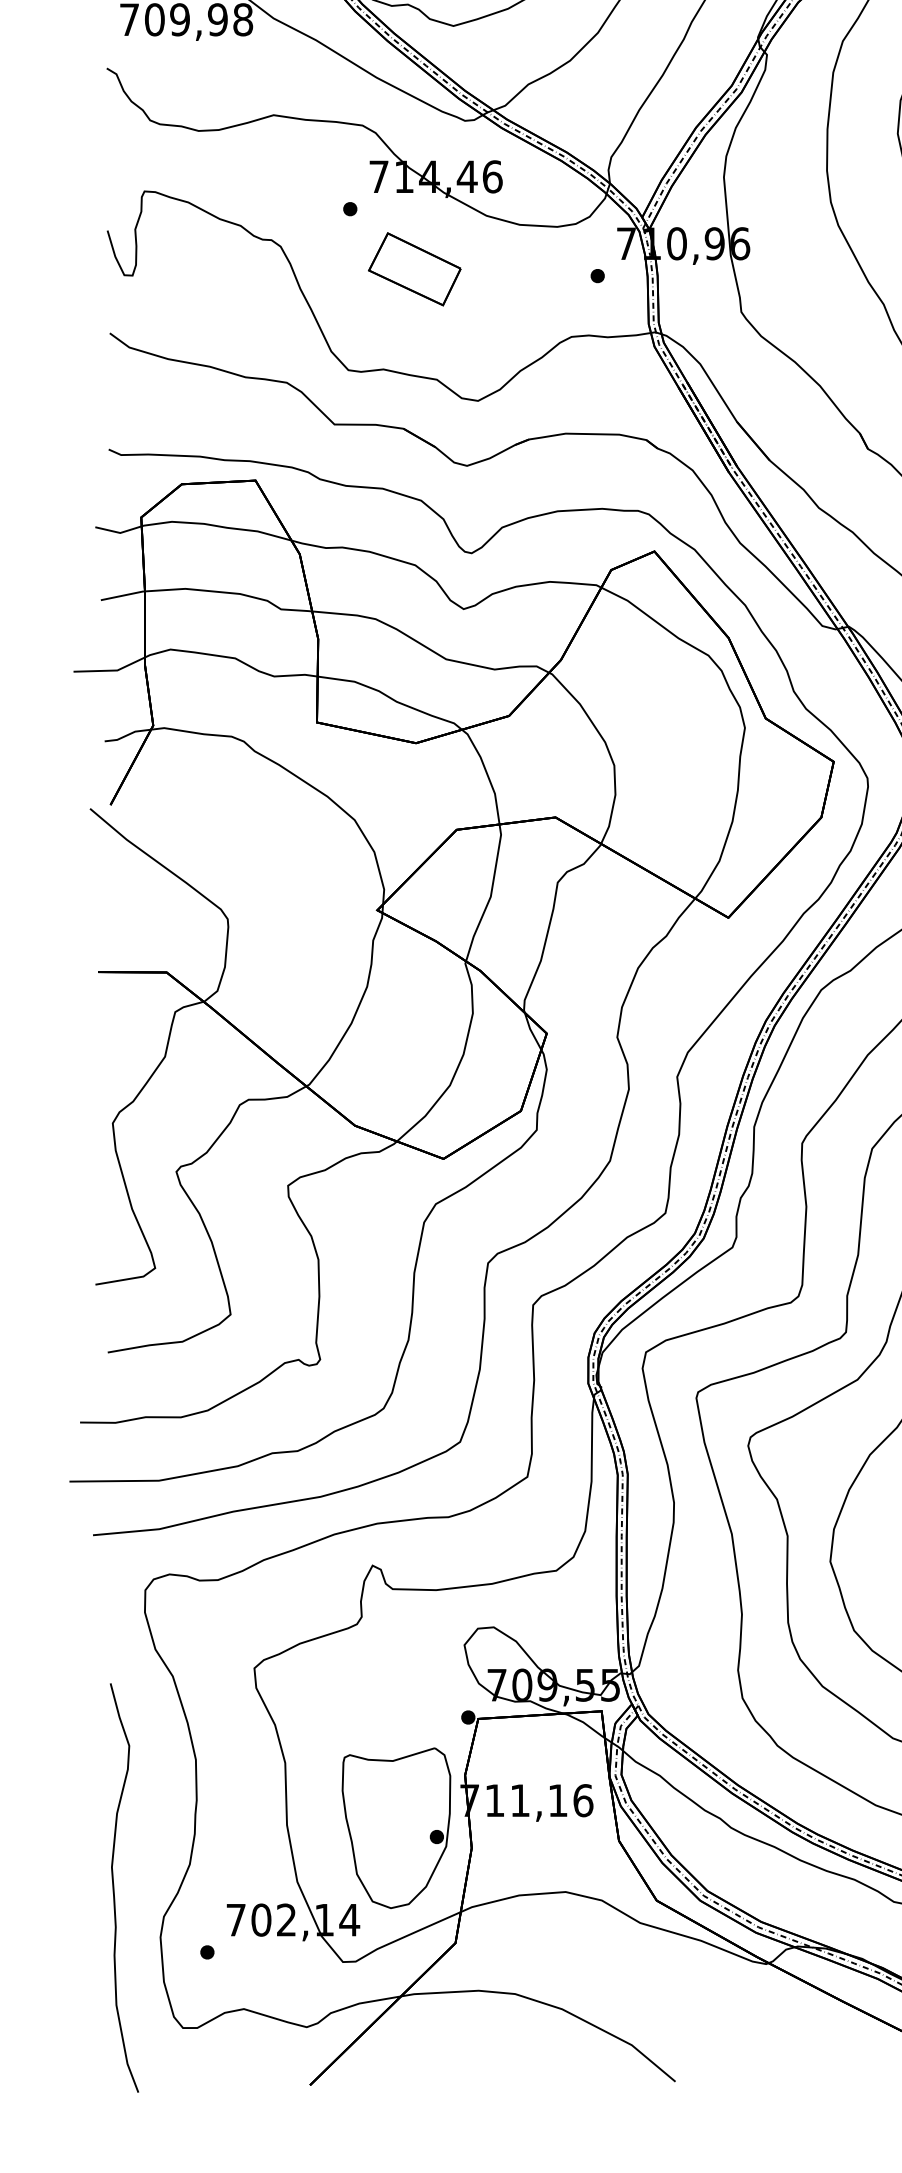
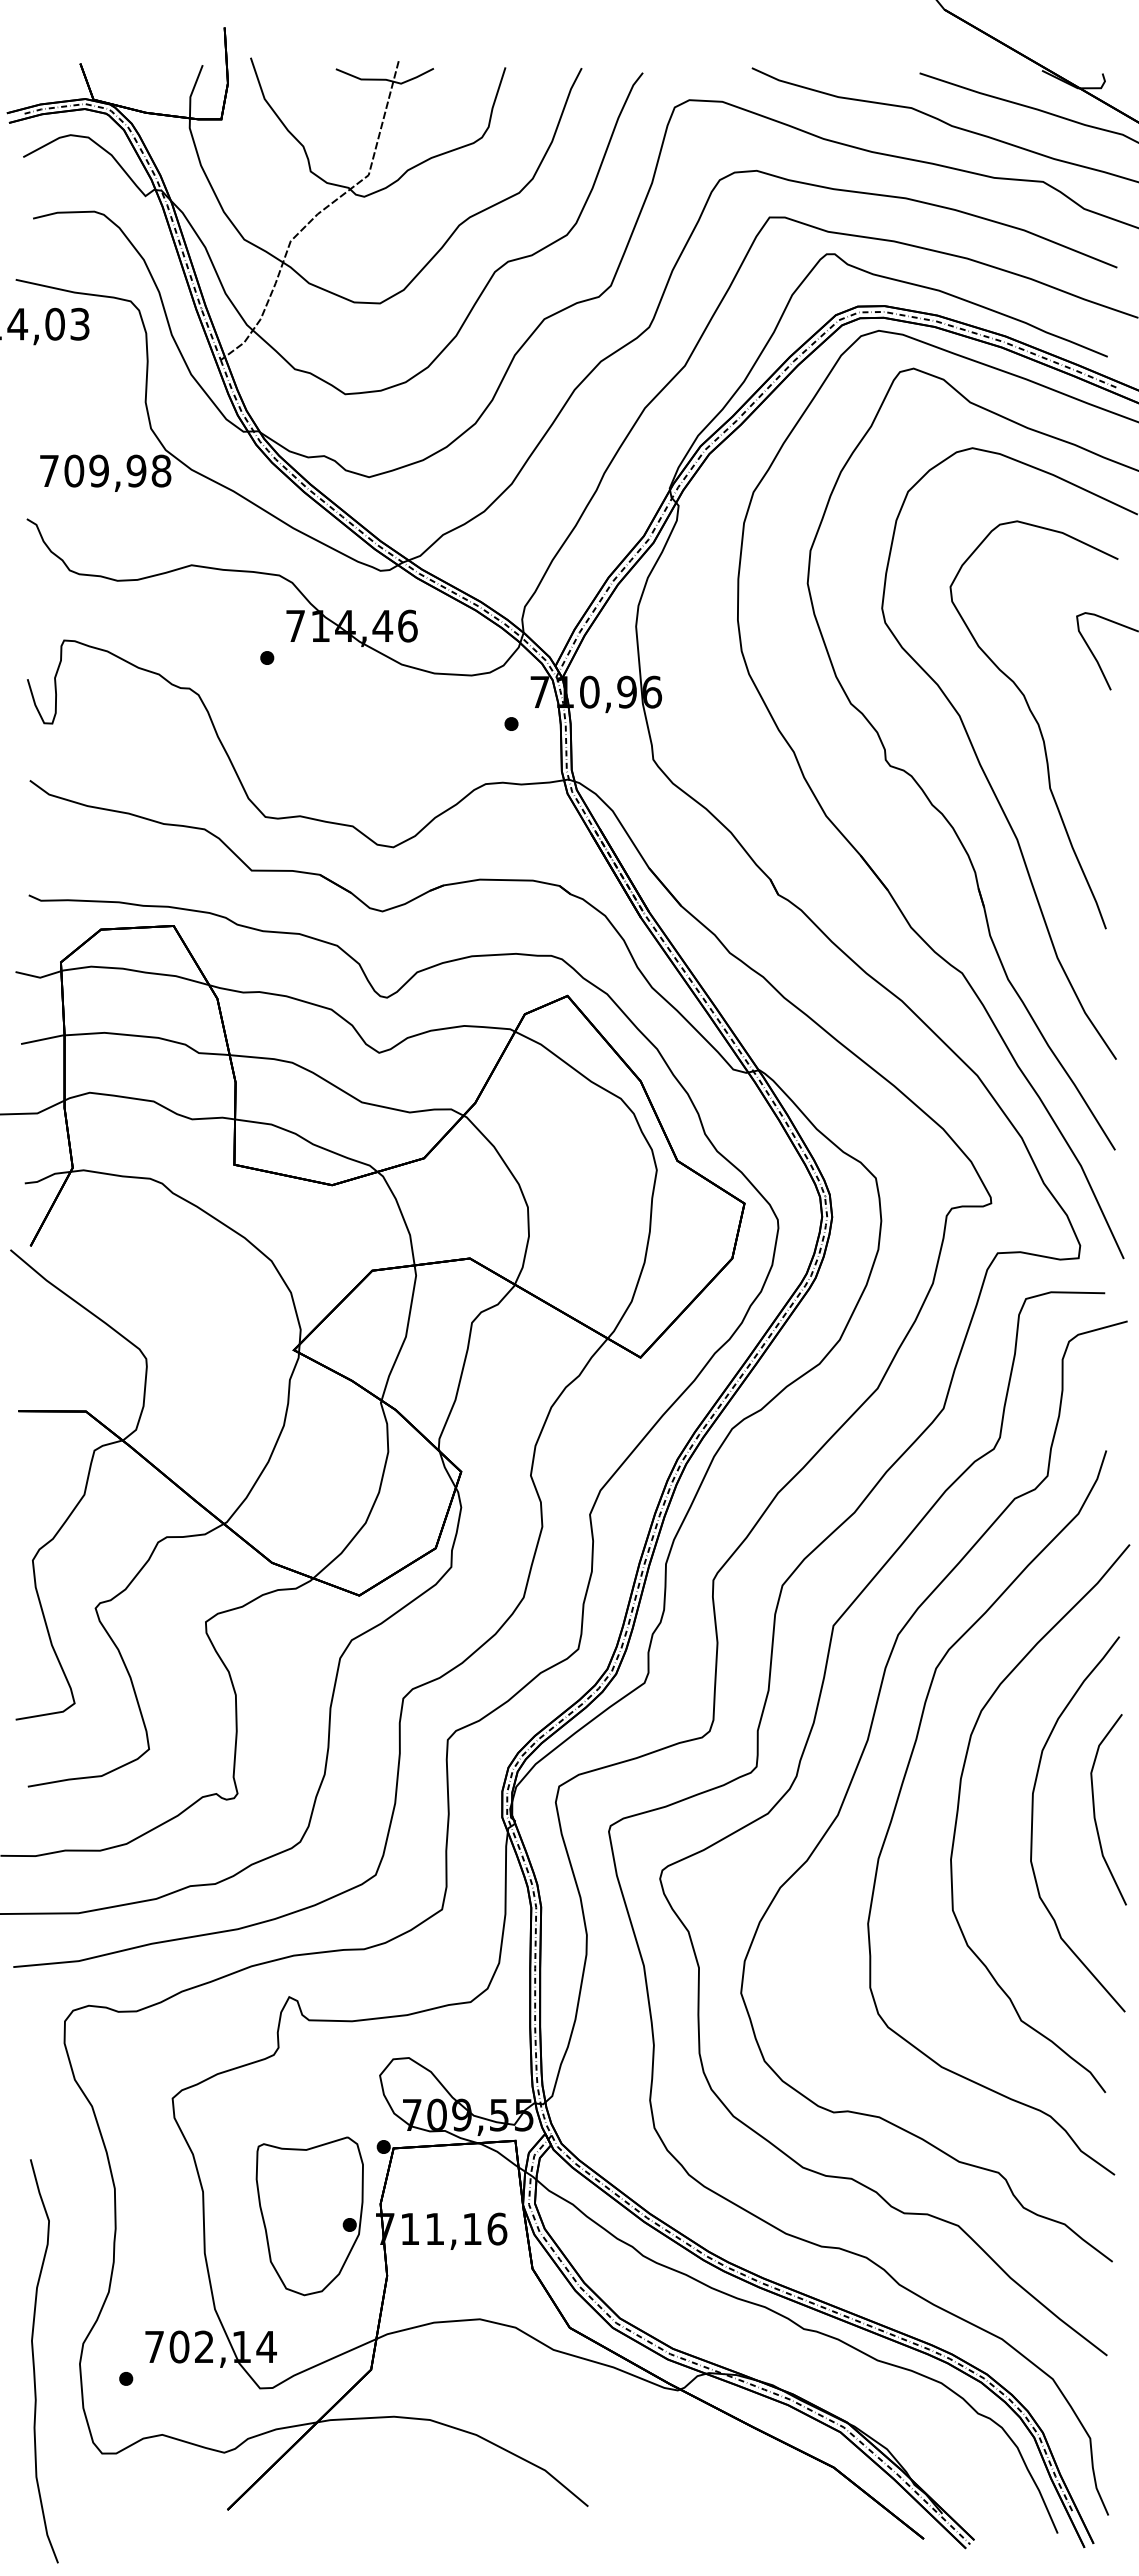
part: (414, 268) -> (330, 716), removed
part: (396, 1828) -> (309, 2216), moved
curve: (114, 1888) -> (34, 2361), moved

